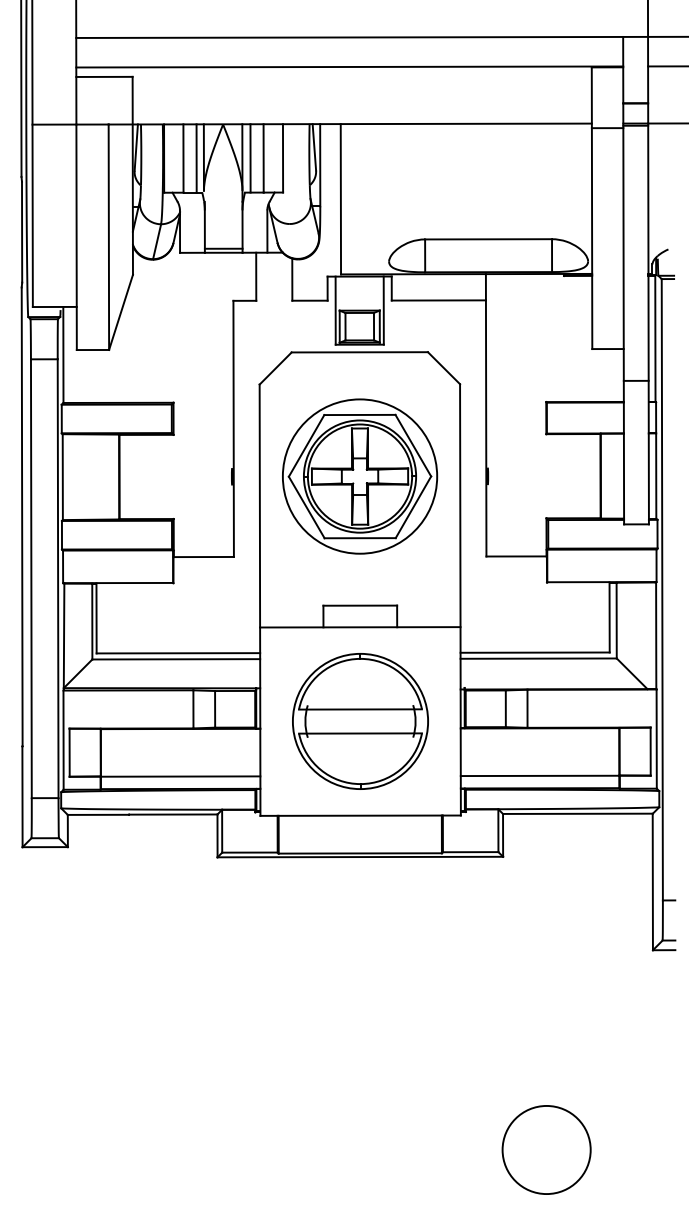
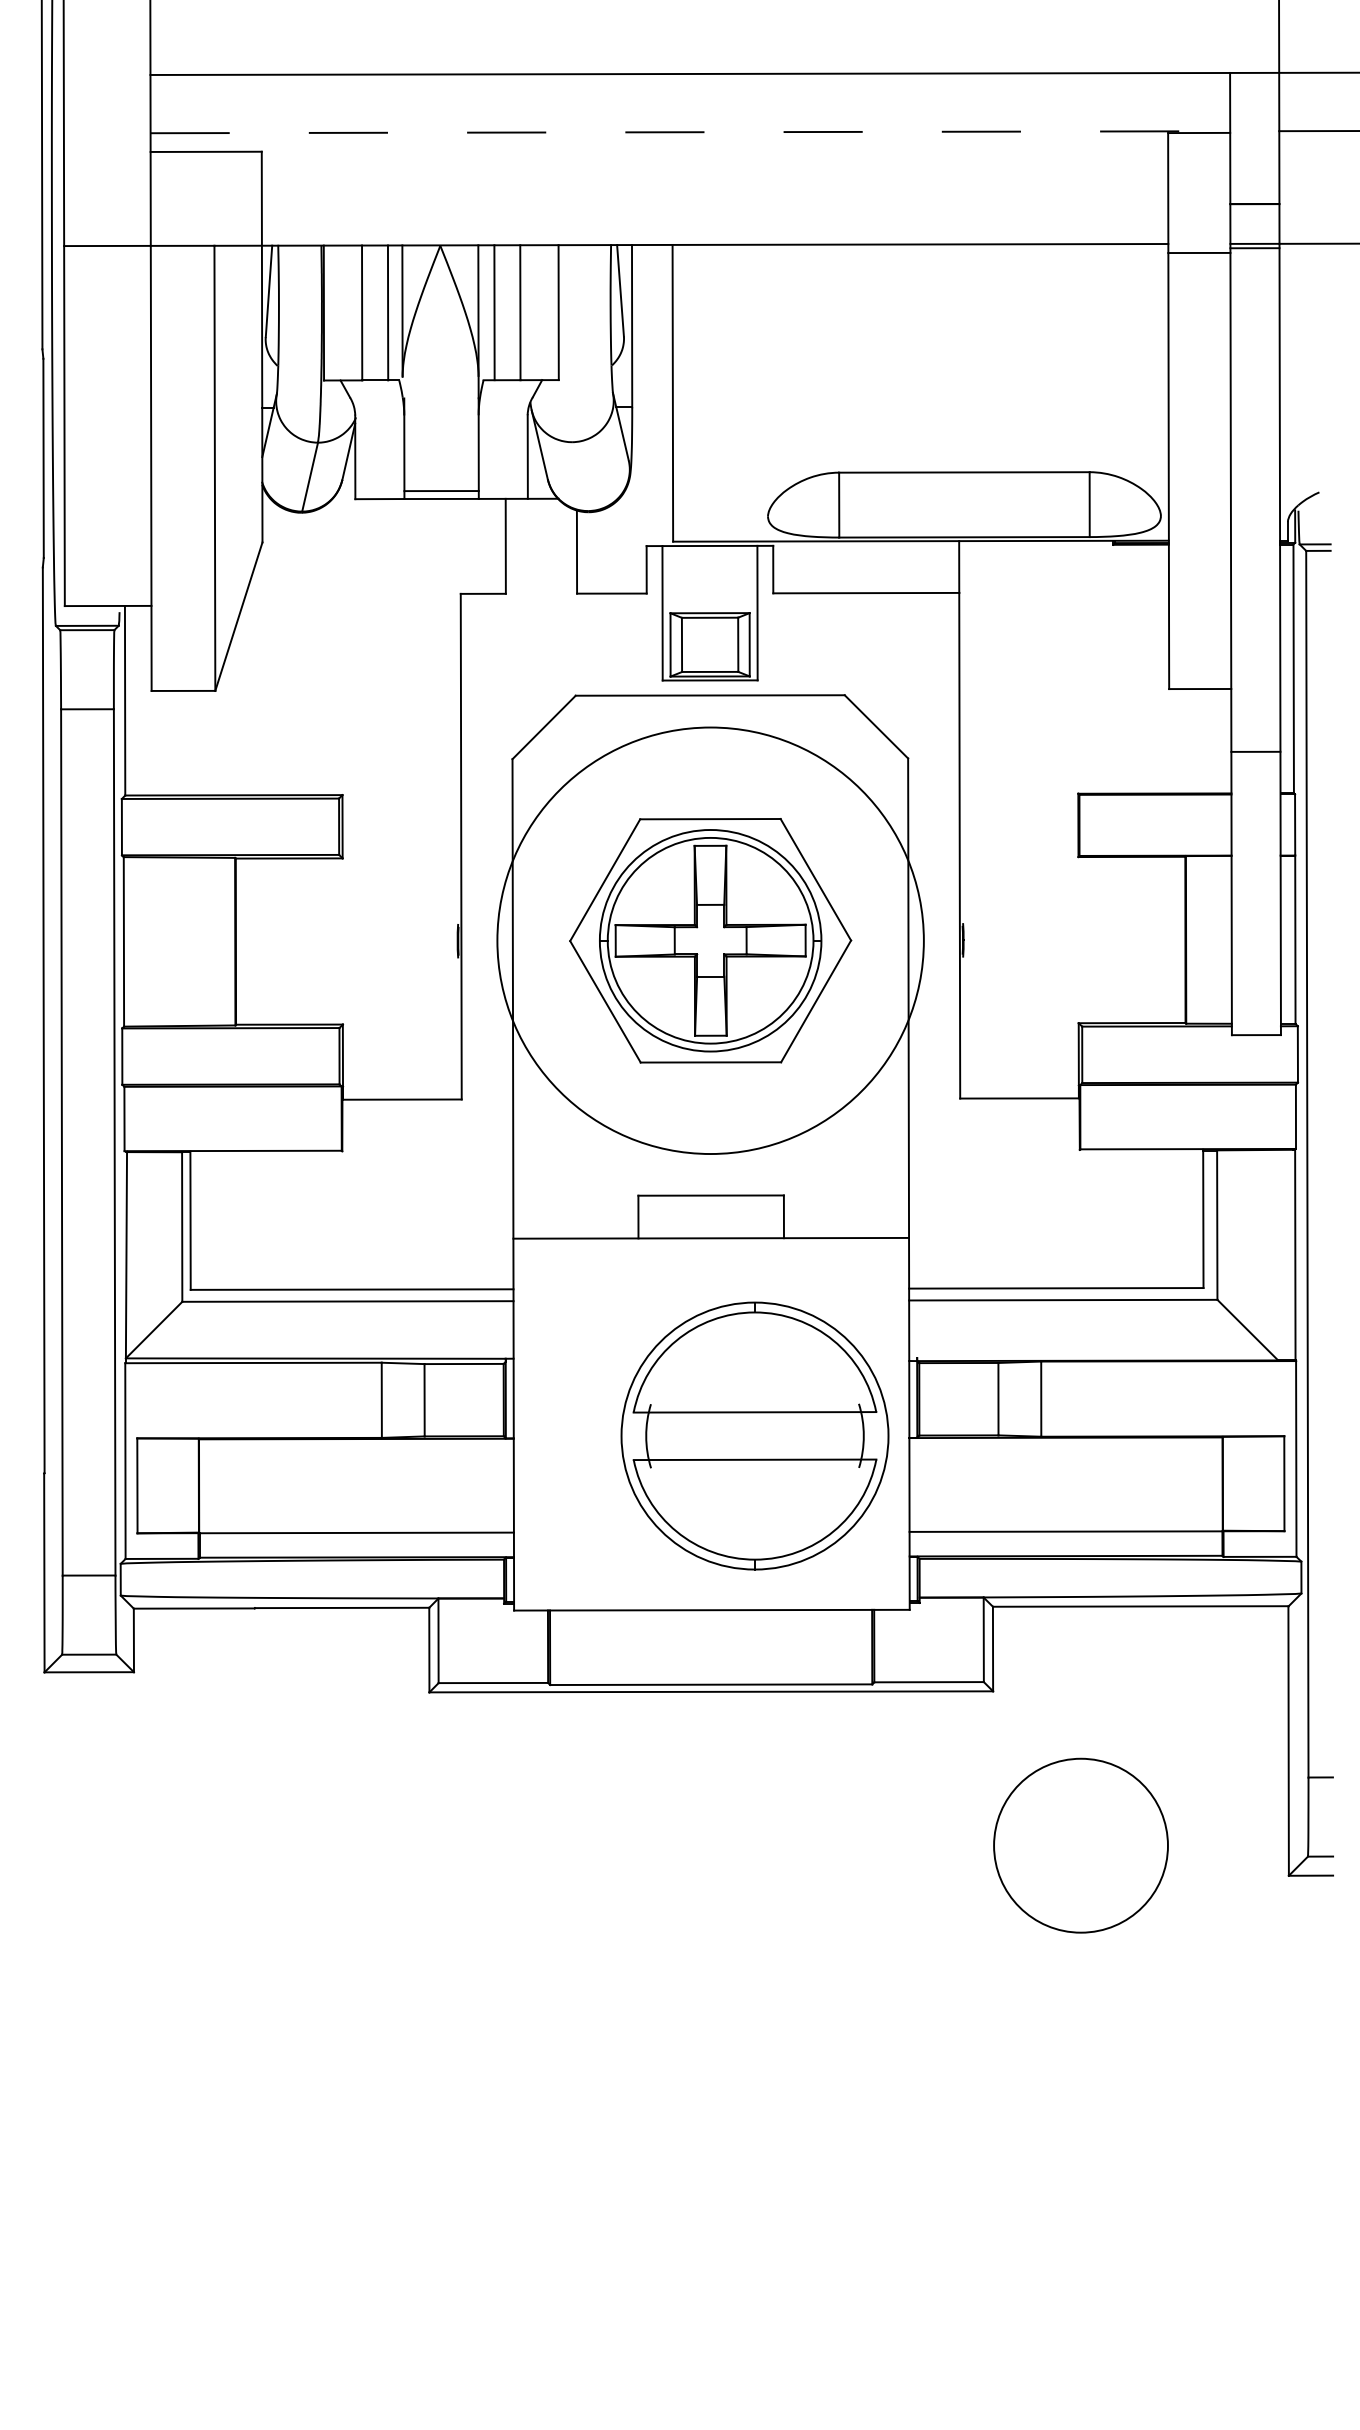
line: (350, 66) -> (691, 131), solid -> dashed
circle: (359, 476) -> (709, 940), size x1.4
part: (360, 721) -> (755, 1436), moved
circle: (546, 1149) -> (1080, 1844), moved

